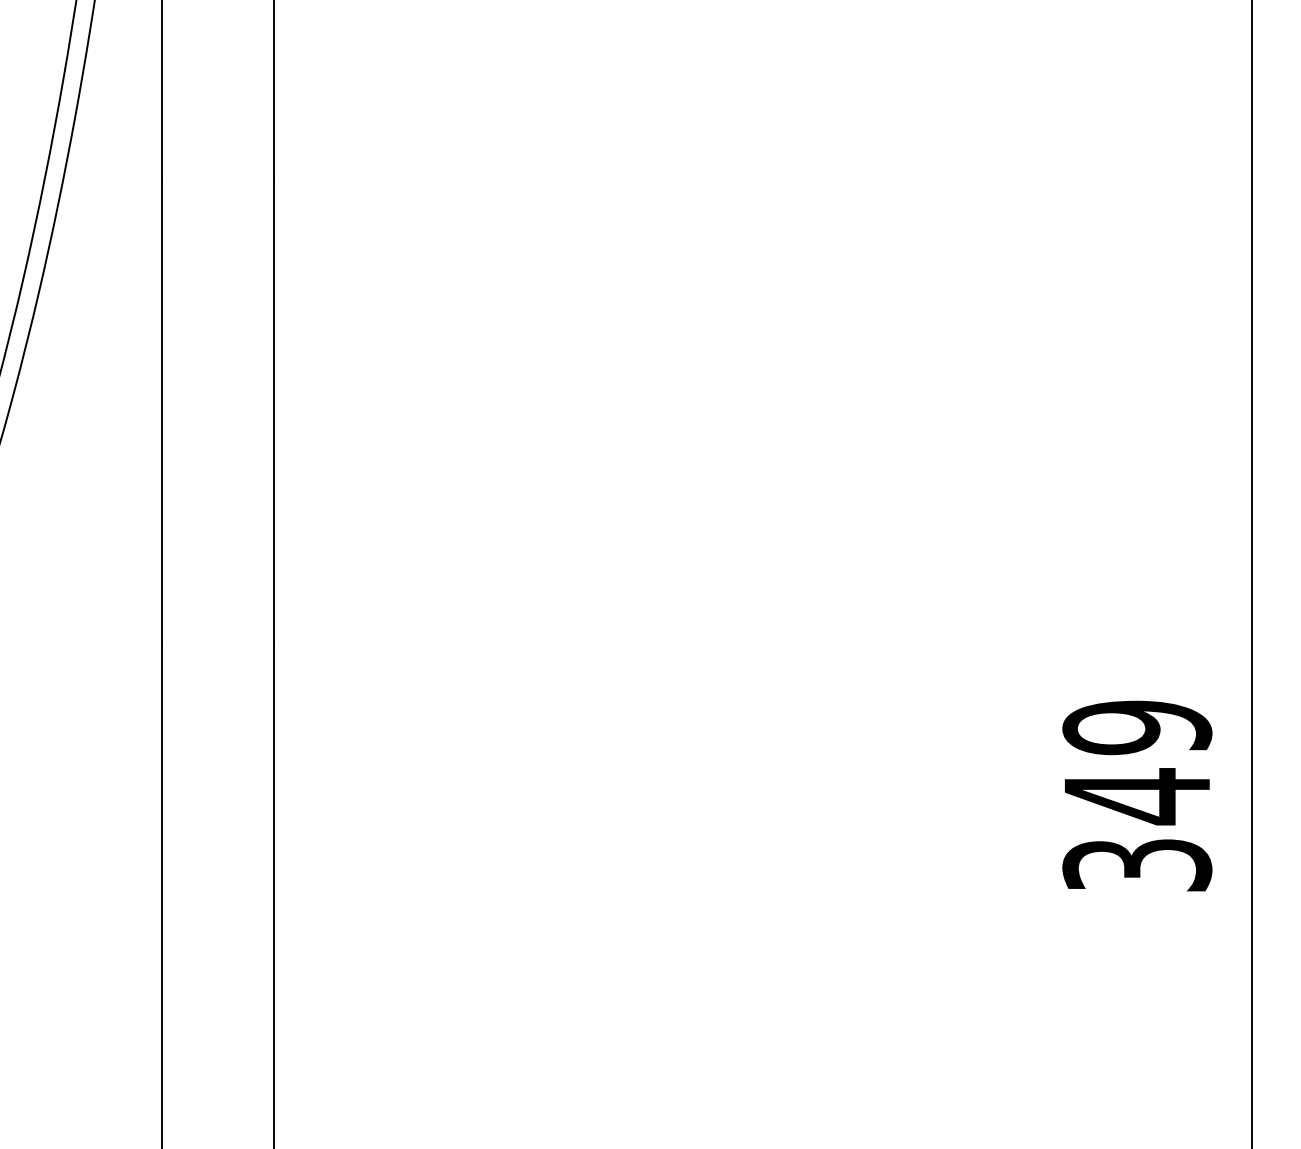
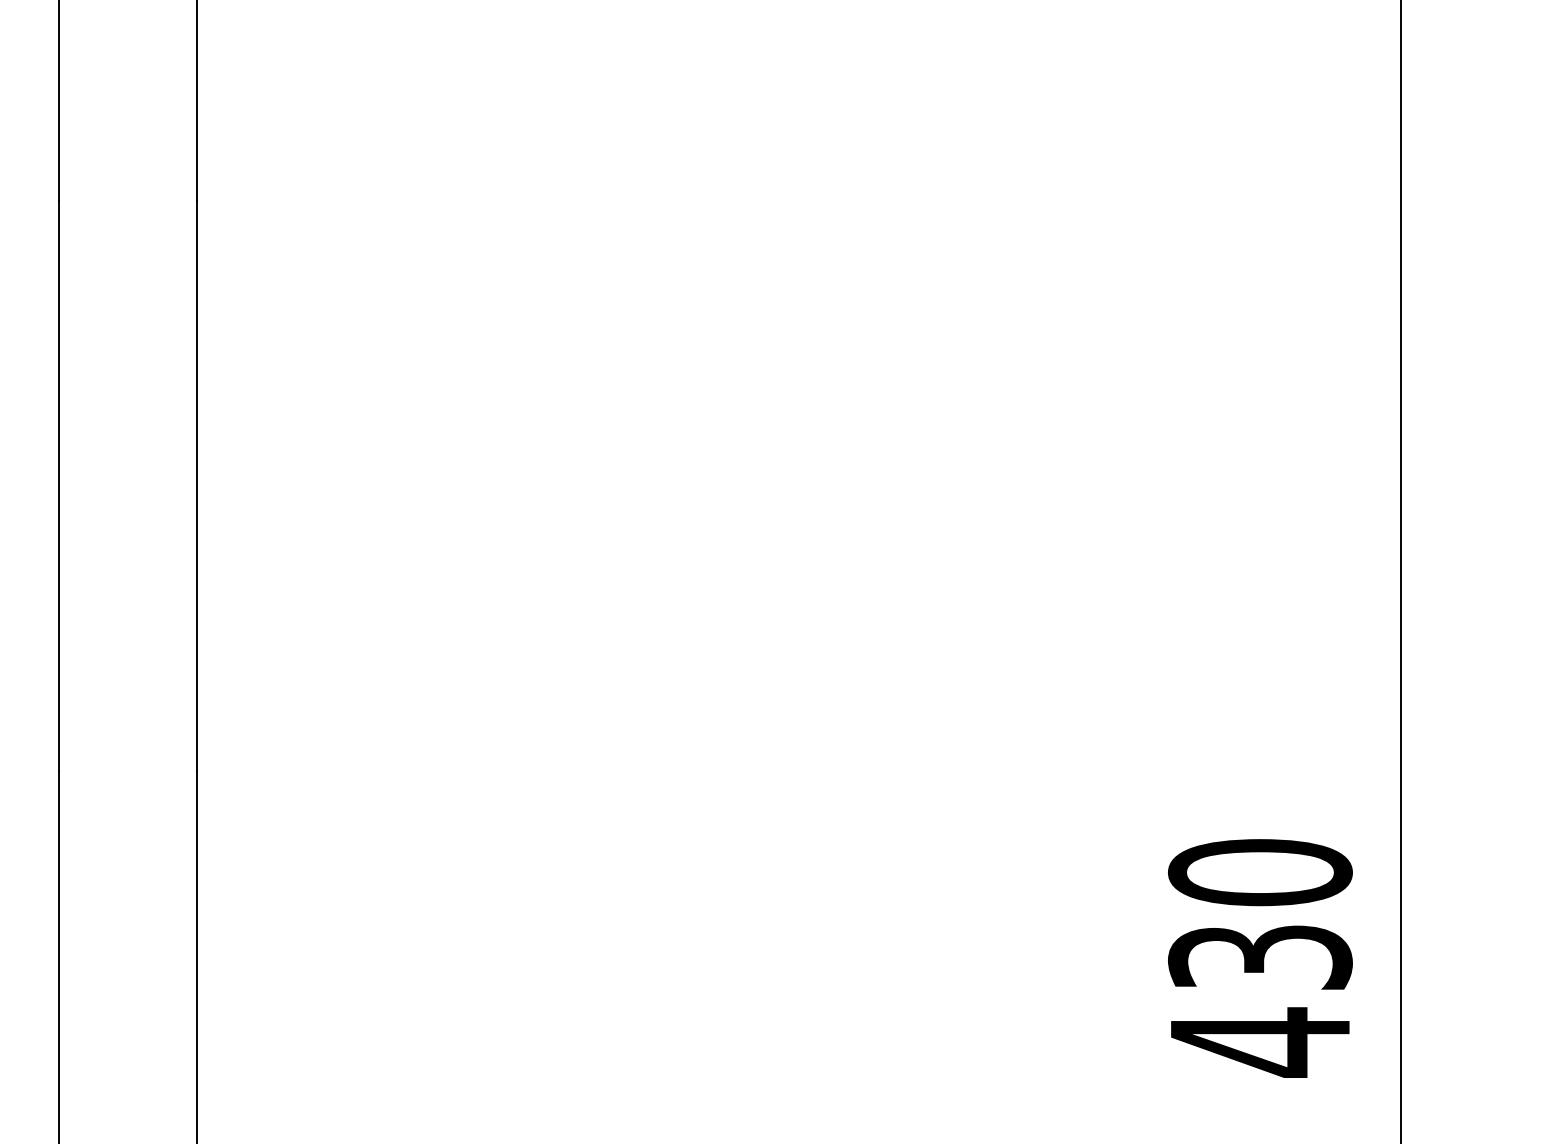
text: (1137, 797) -> (1260, 958), 349 -> 430

